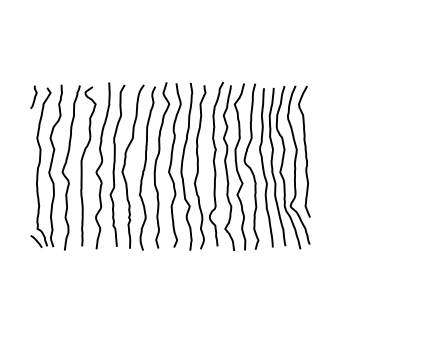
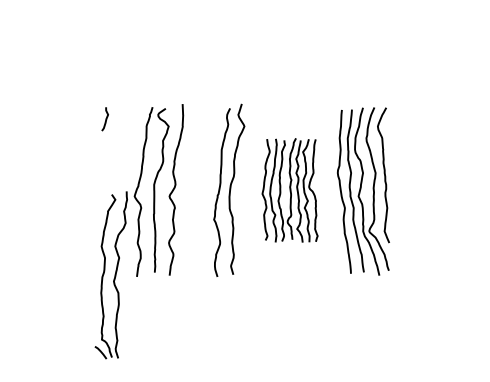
part: (45, 166) -> (110, 275), moved
part: (127, 166) -> (201, 190), removed
part: (213, 166) -> (289, 190), size x0.6

